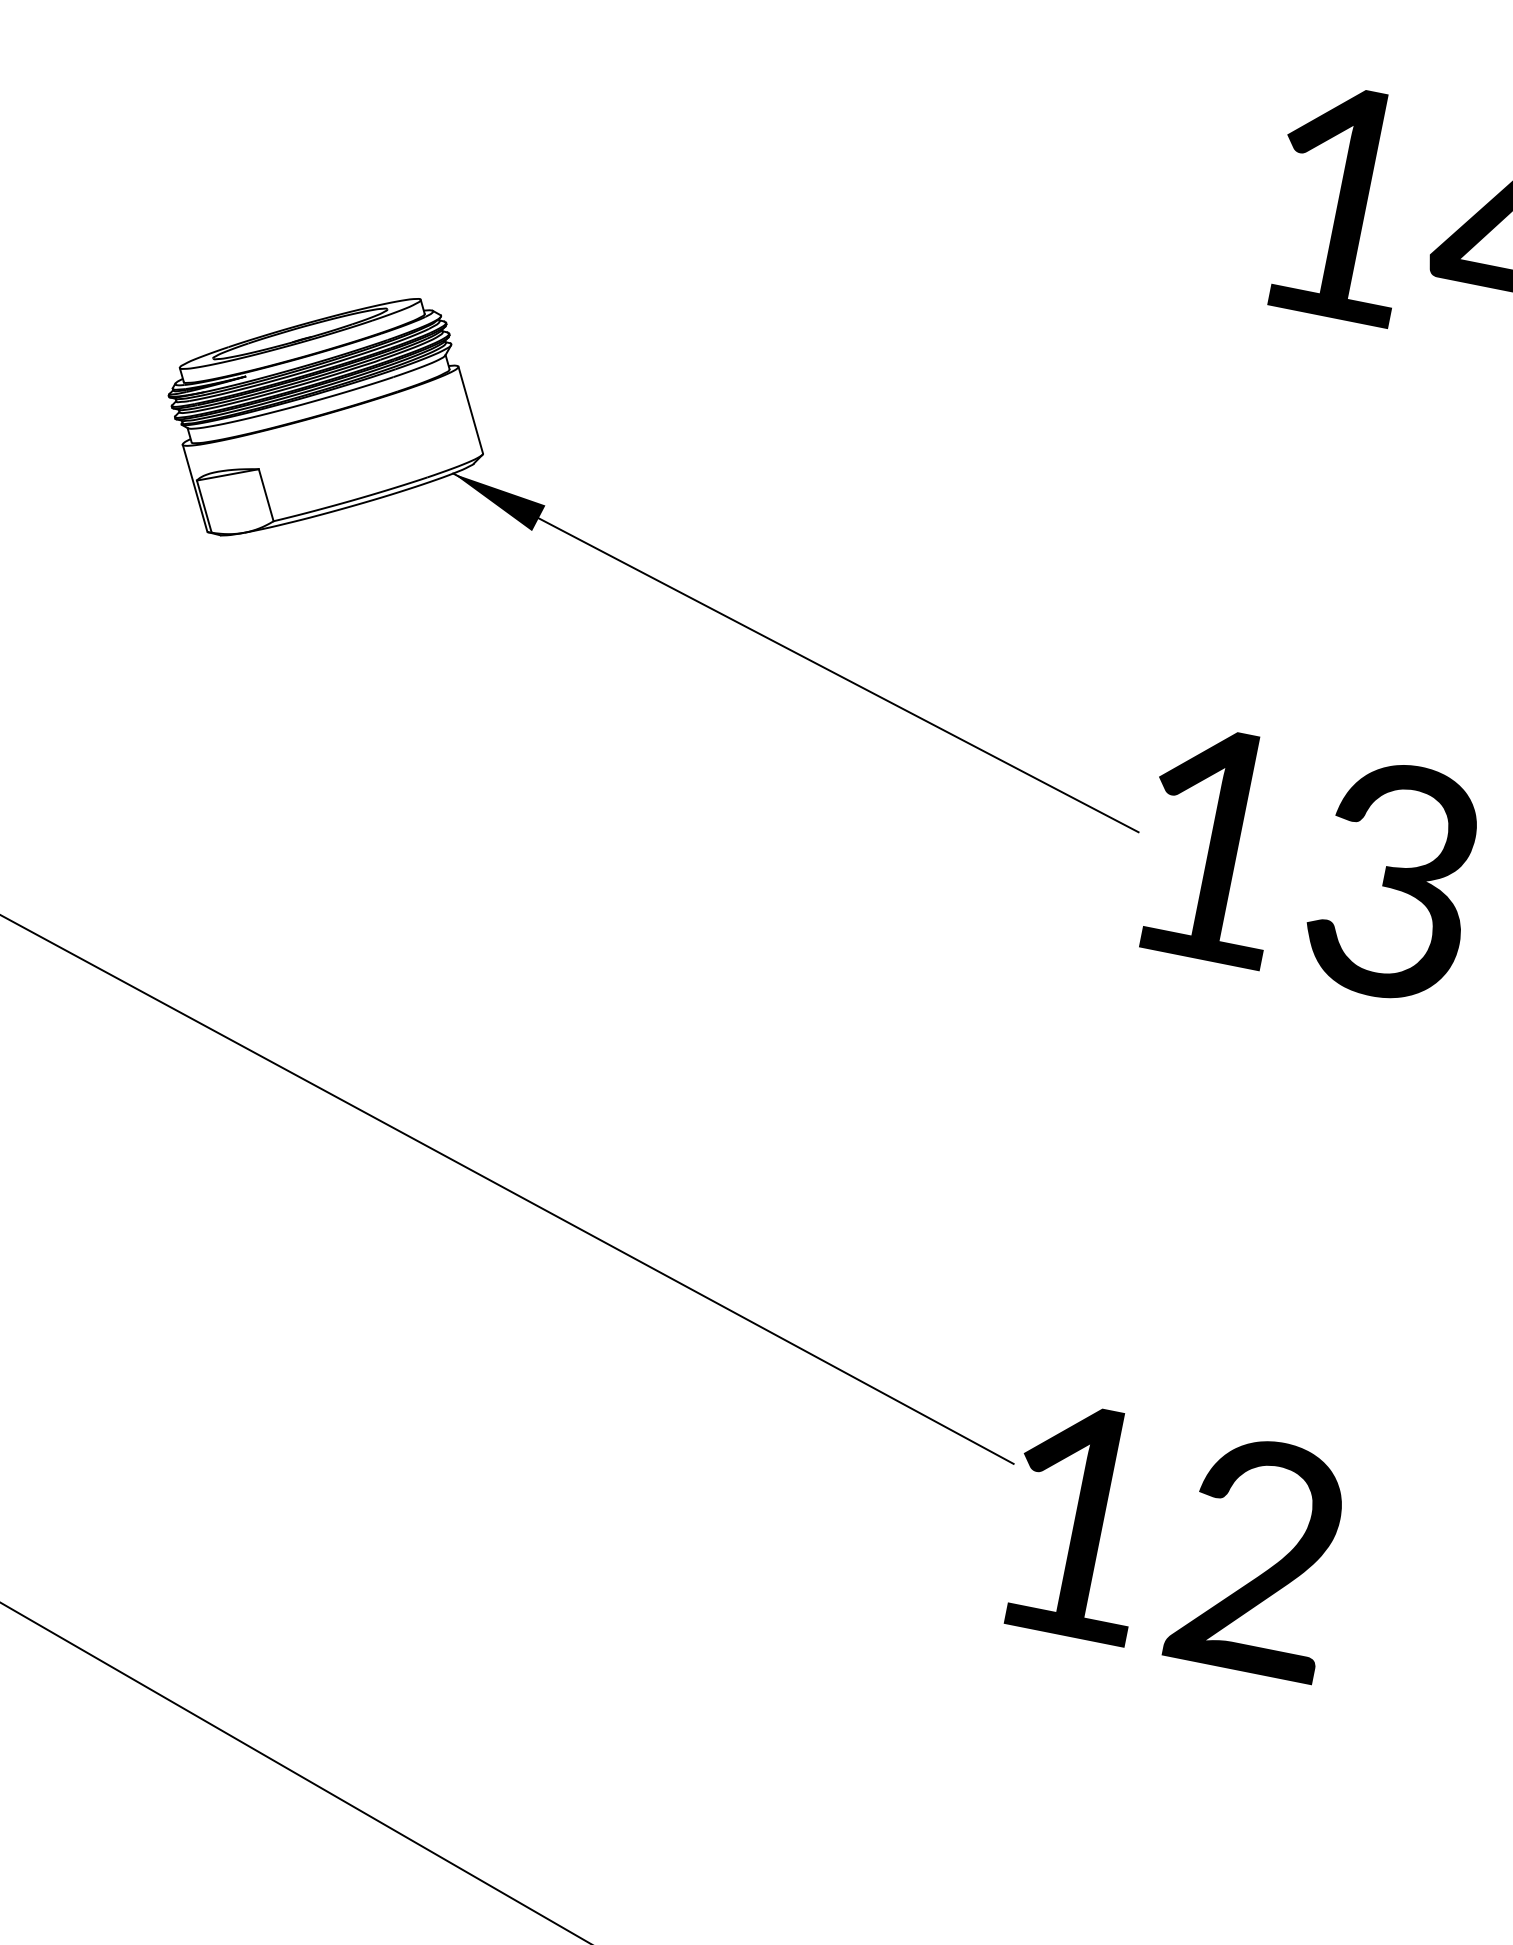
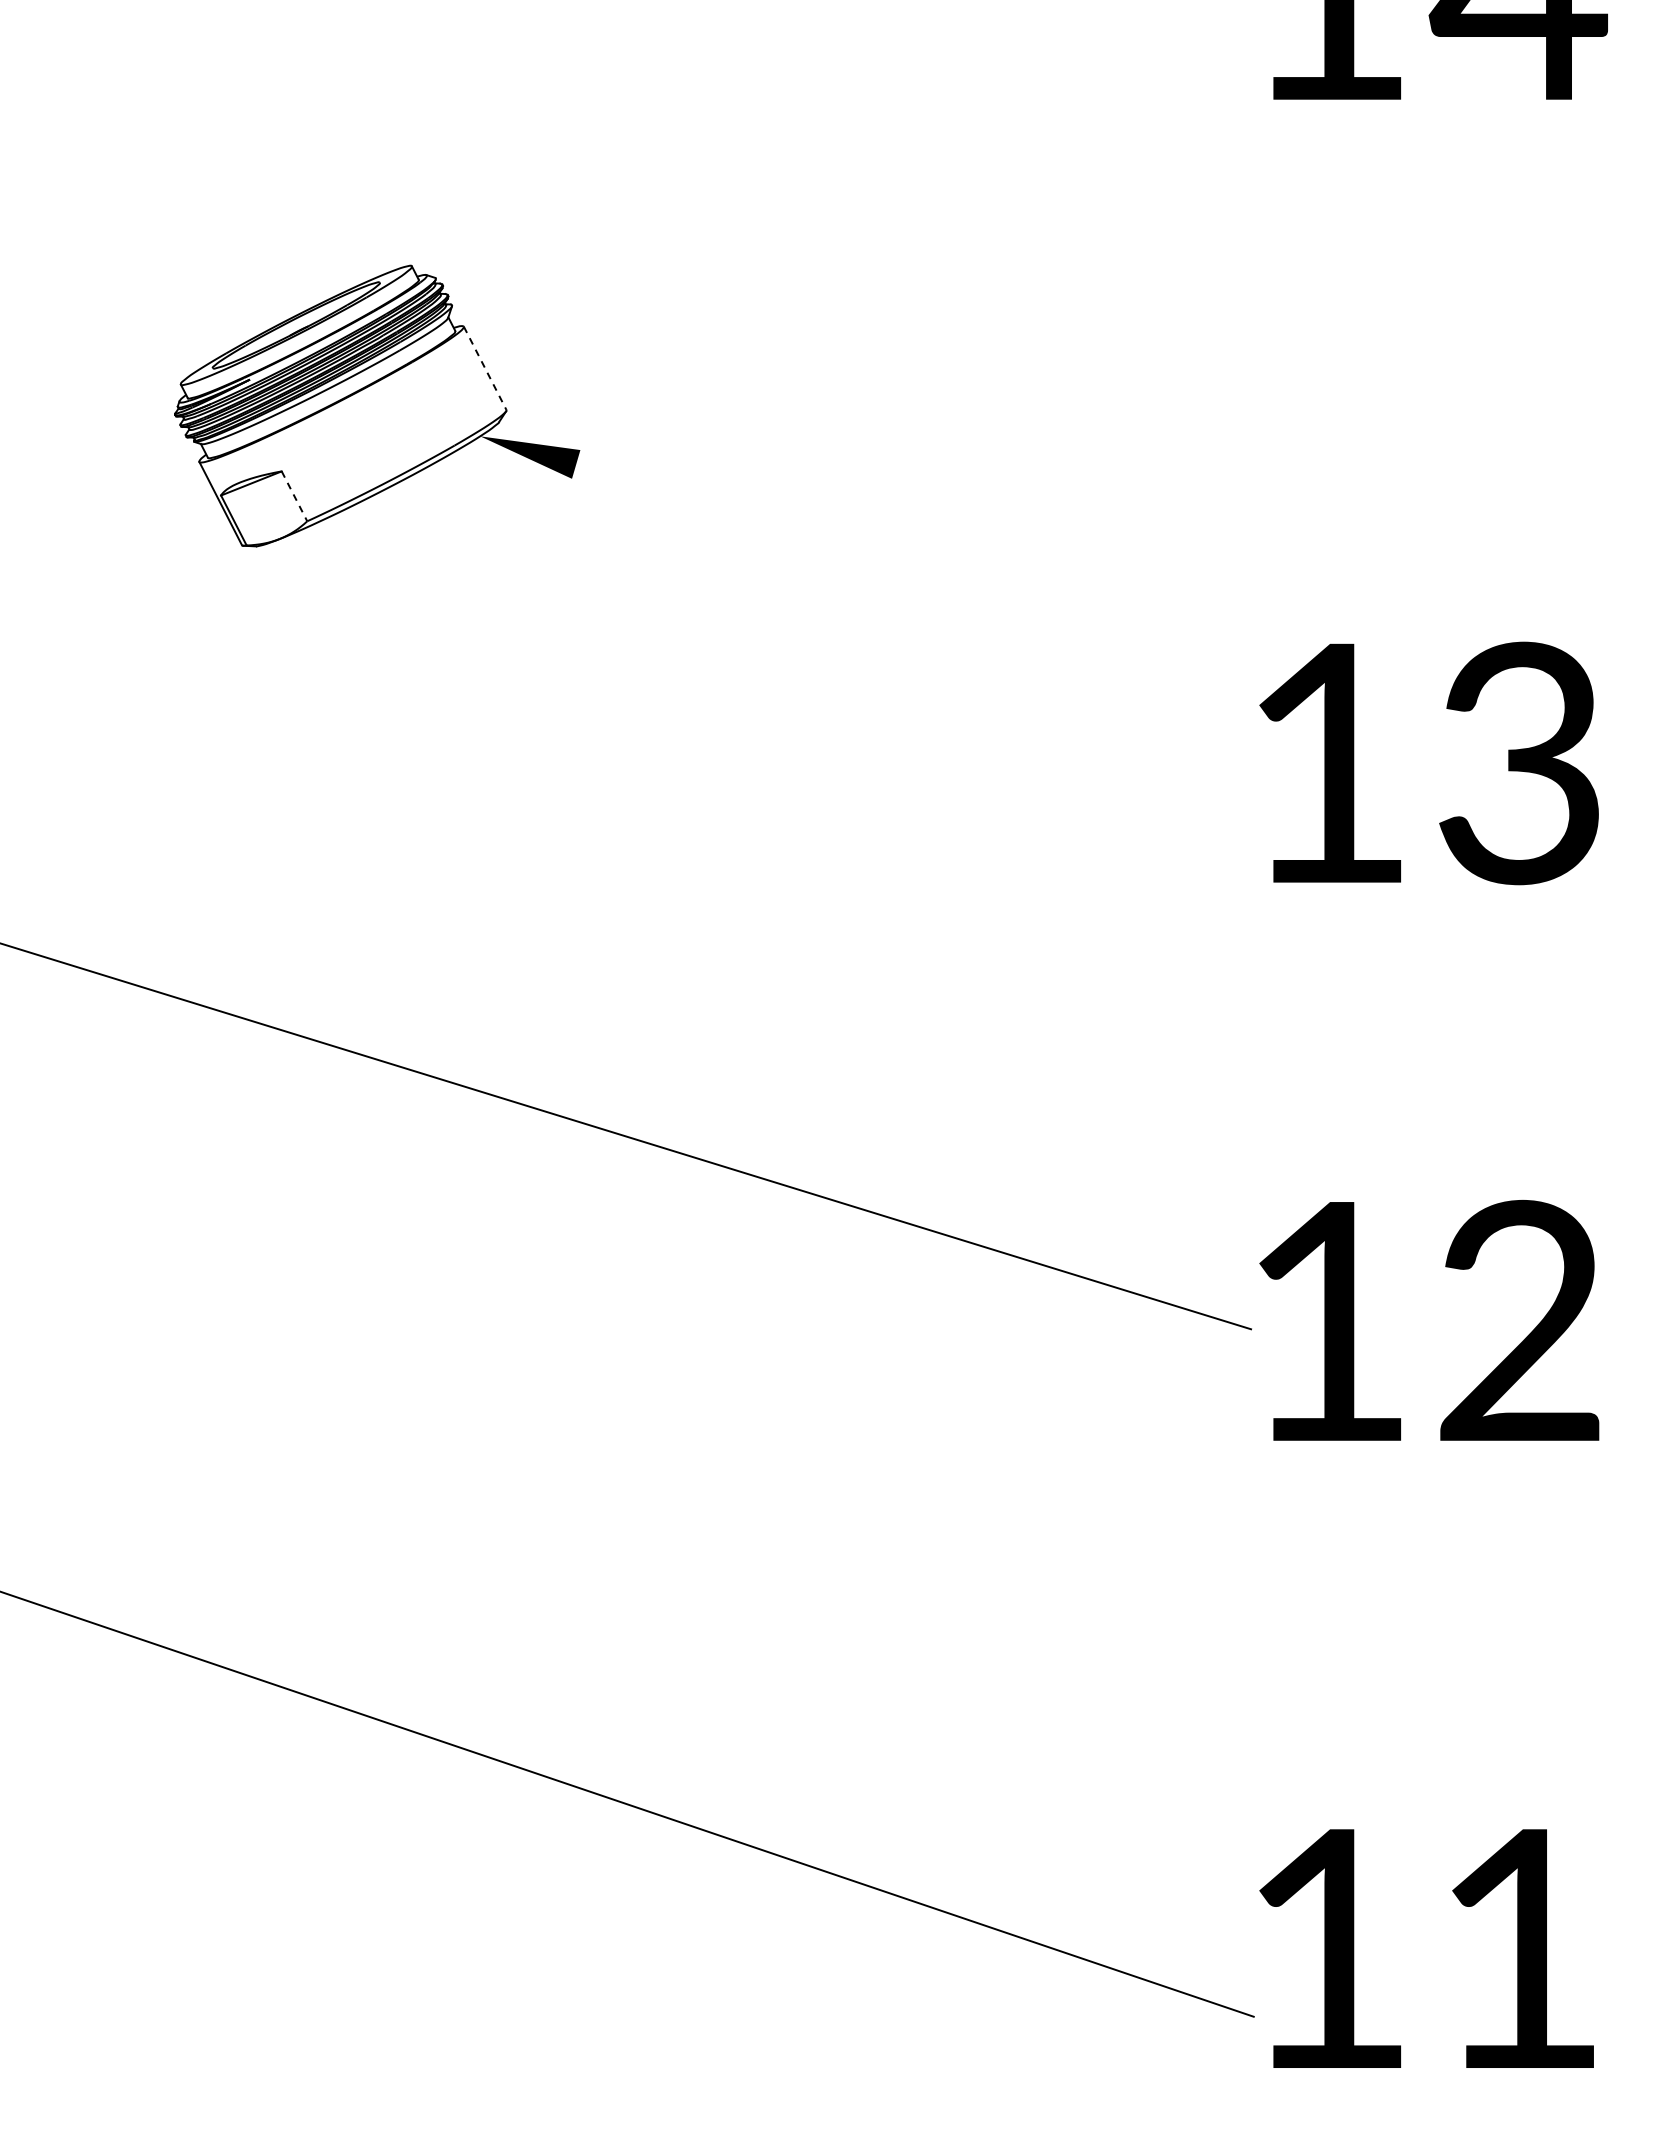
line: (471, 410) -> (485, 368), solid -> dashed
line: (266, 495) -> (294, 496), solid -> dashed
line: (795, 652) -> (864, 548), removed
text: (1308, 863) -> (1428, 763), moved
text: (1174, 1539) -> (1429, 1320), moved

